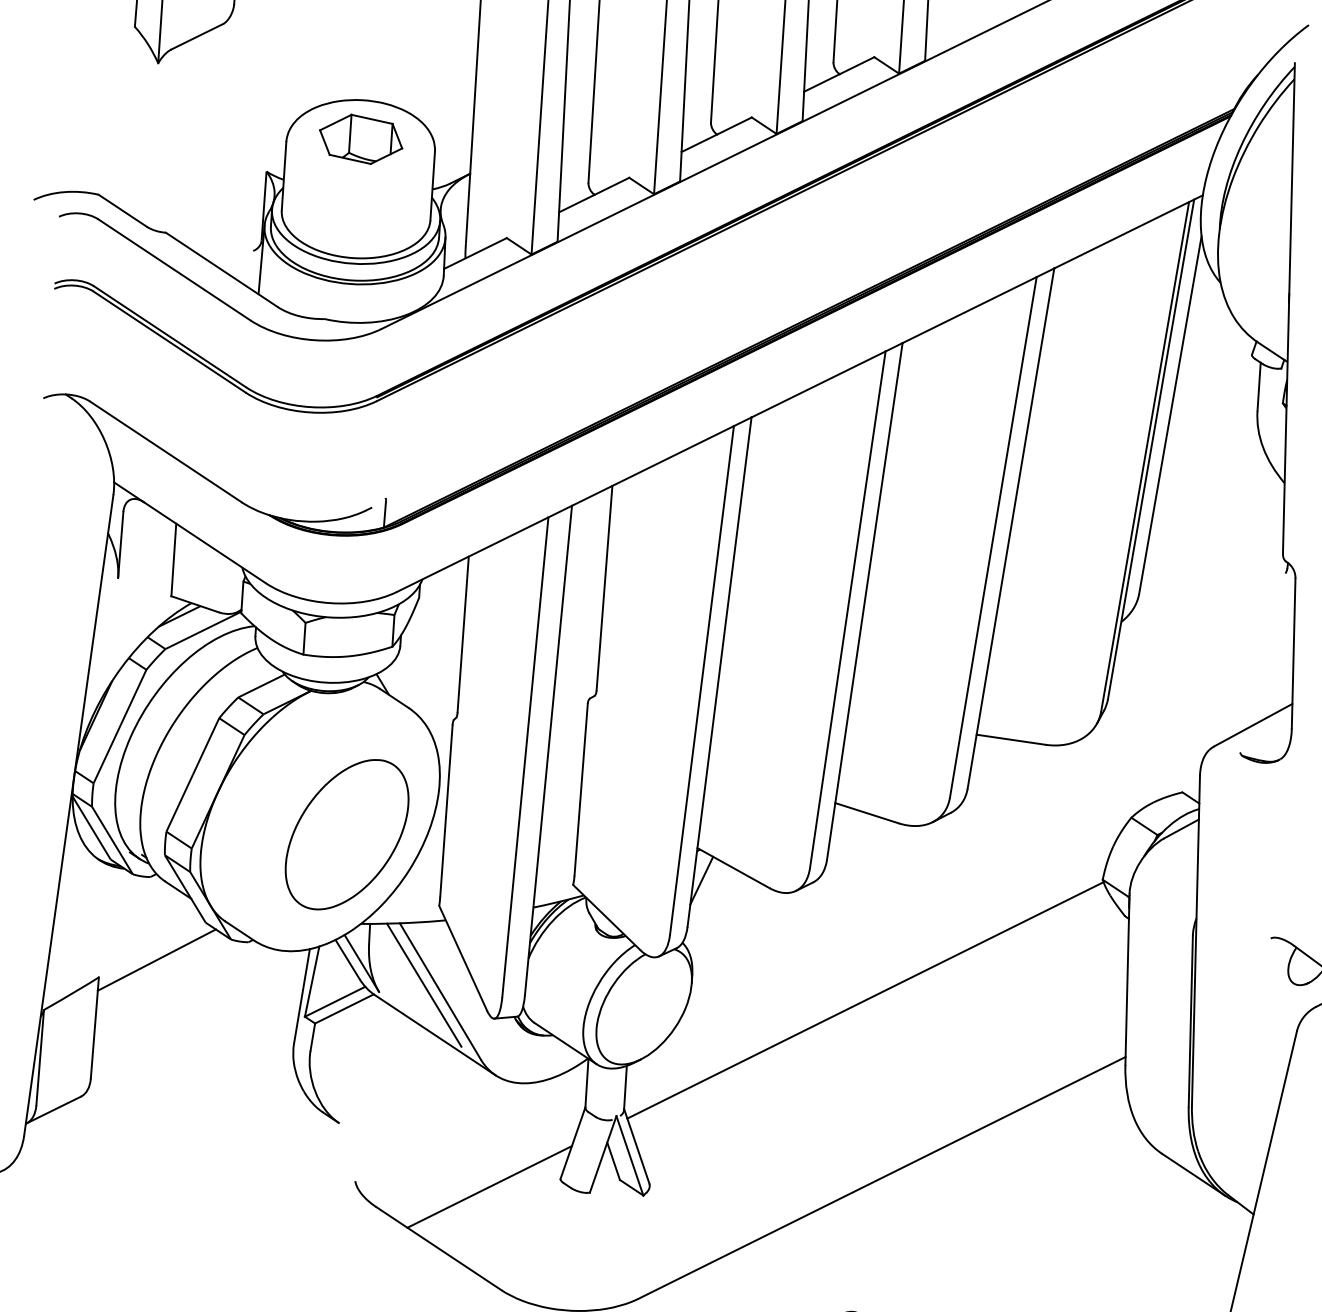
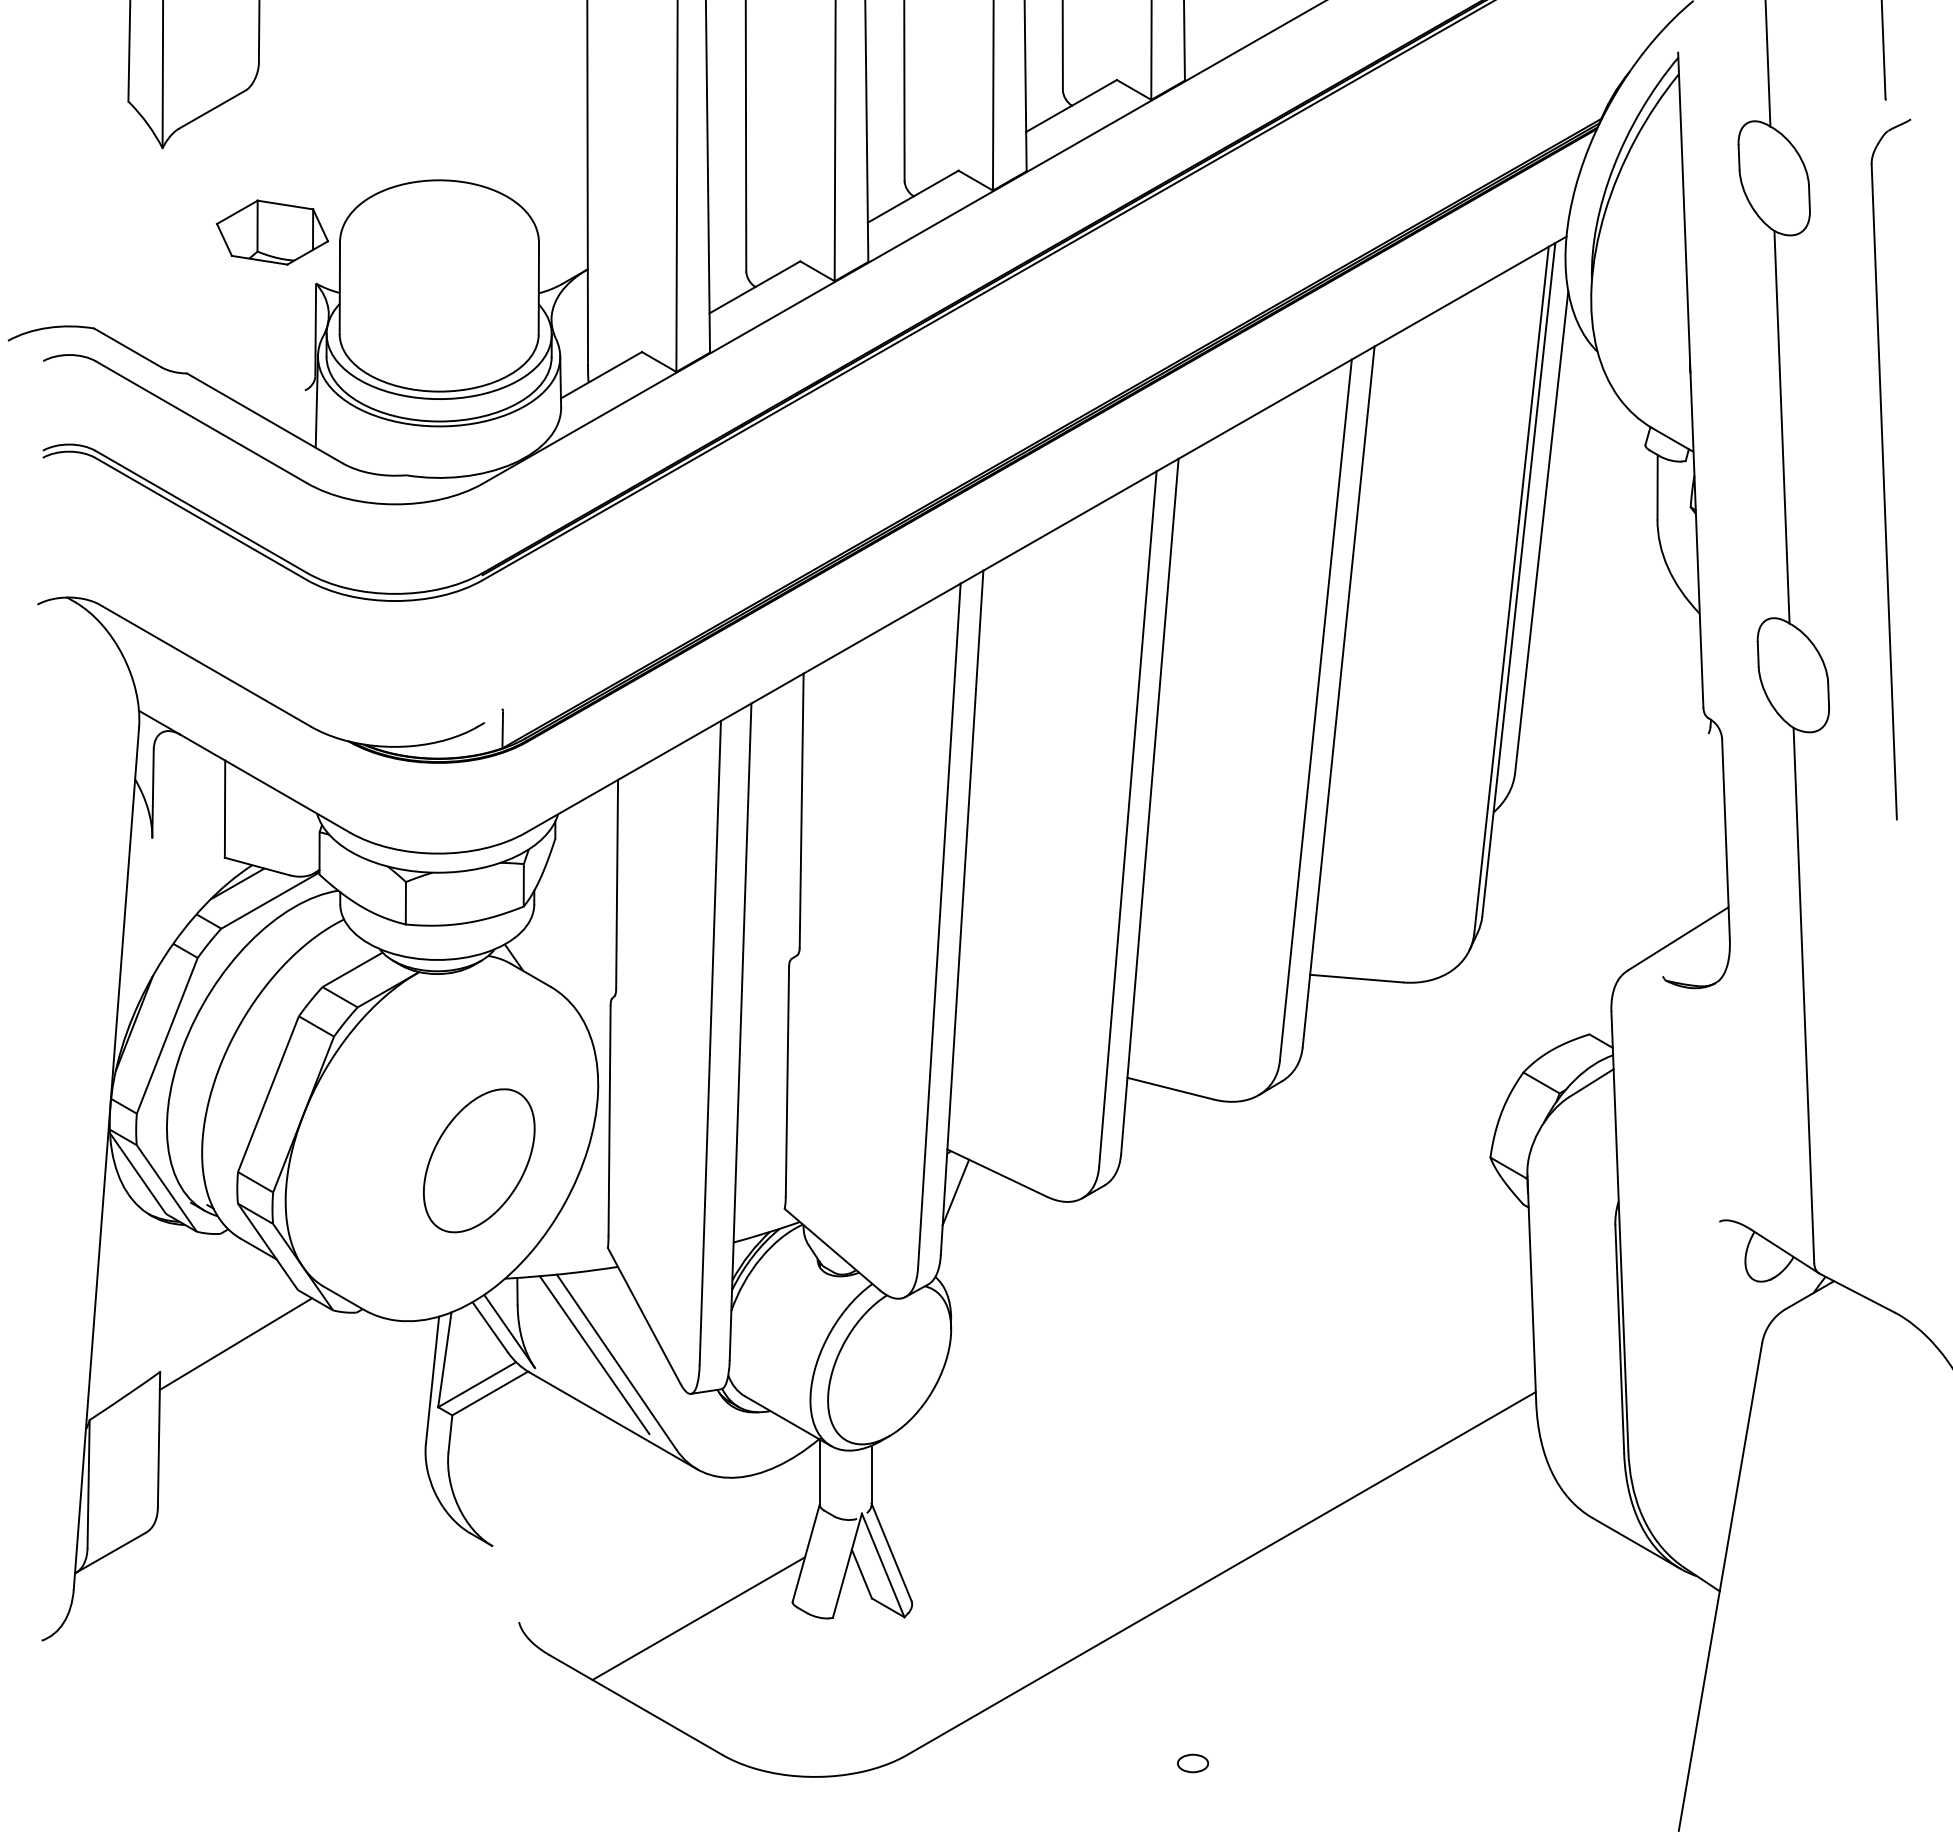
part: (361, 139) -> (272, 232), moved
part: (347, 834) -> (479, 1160), size x0.7
line: (864, 999) -> (1183, 1337), removed

